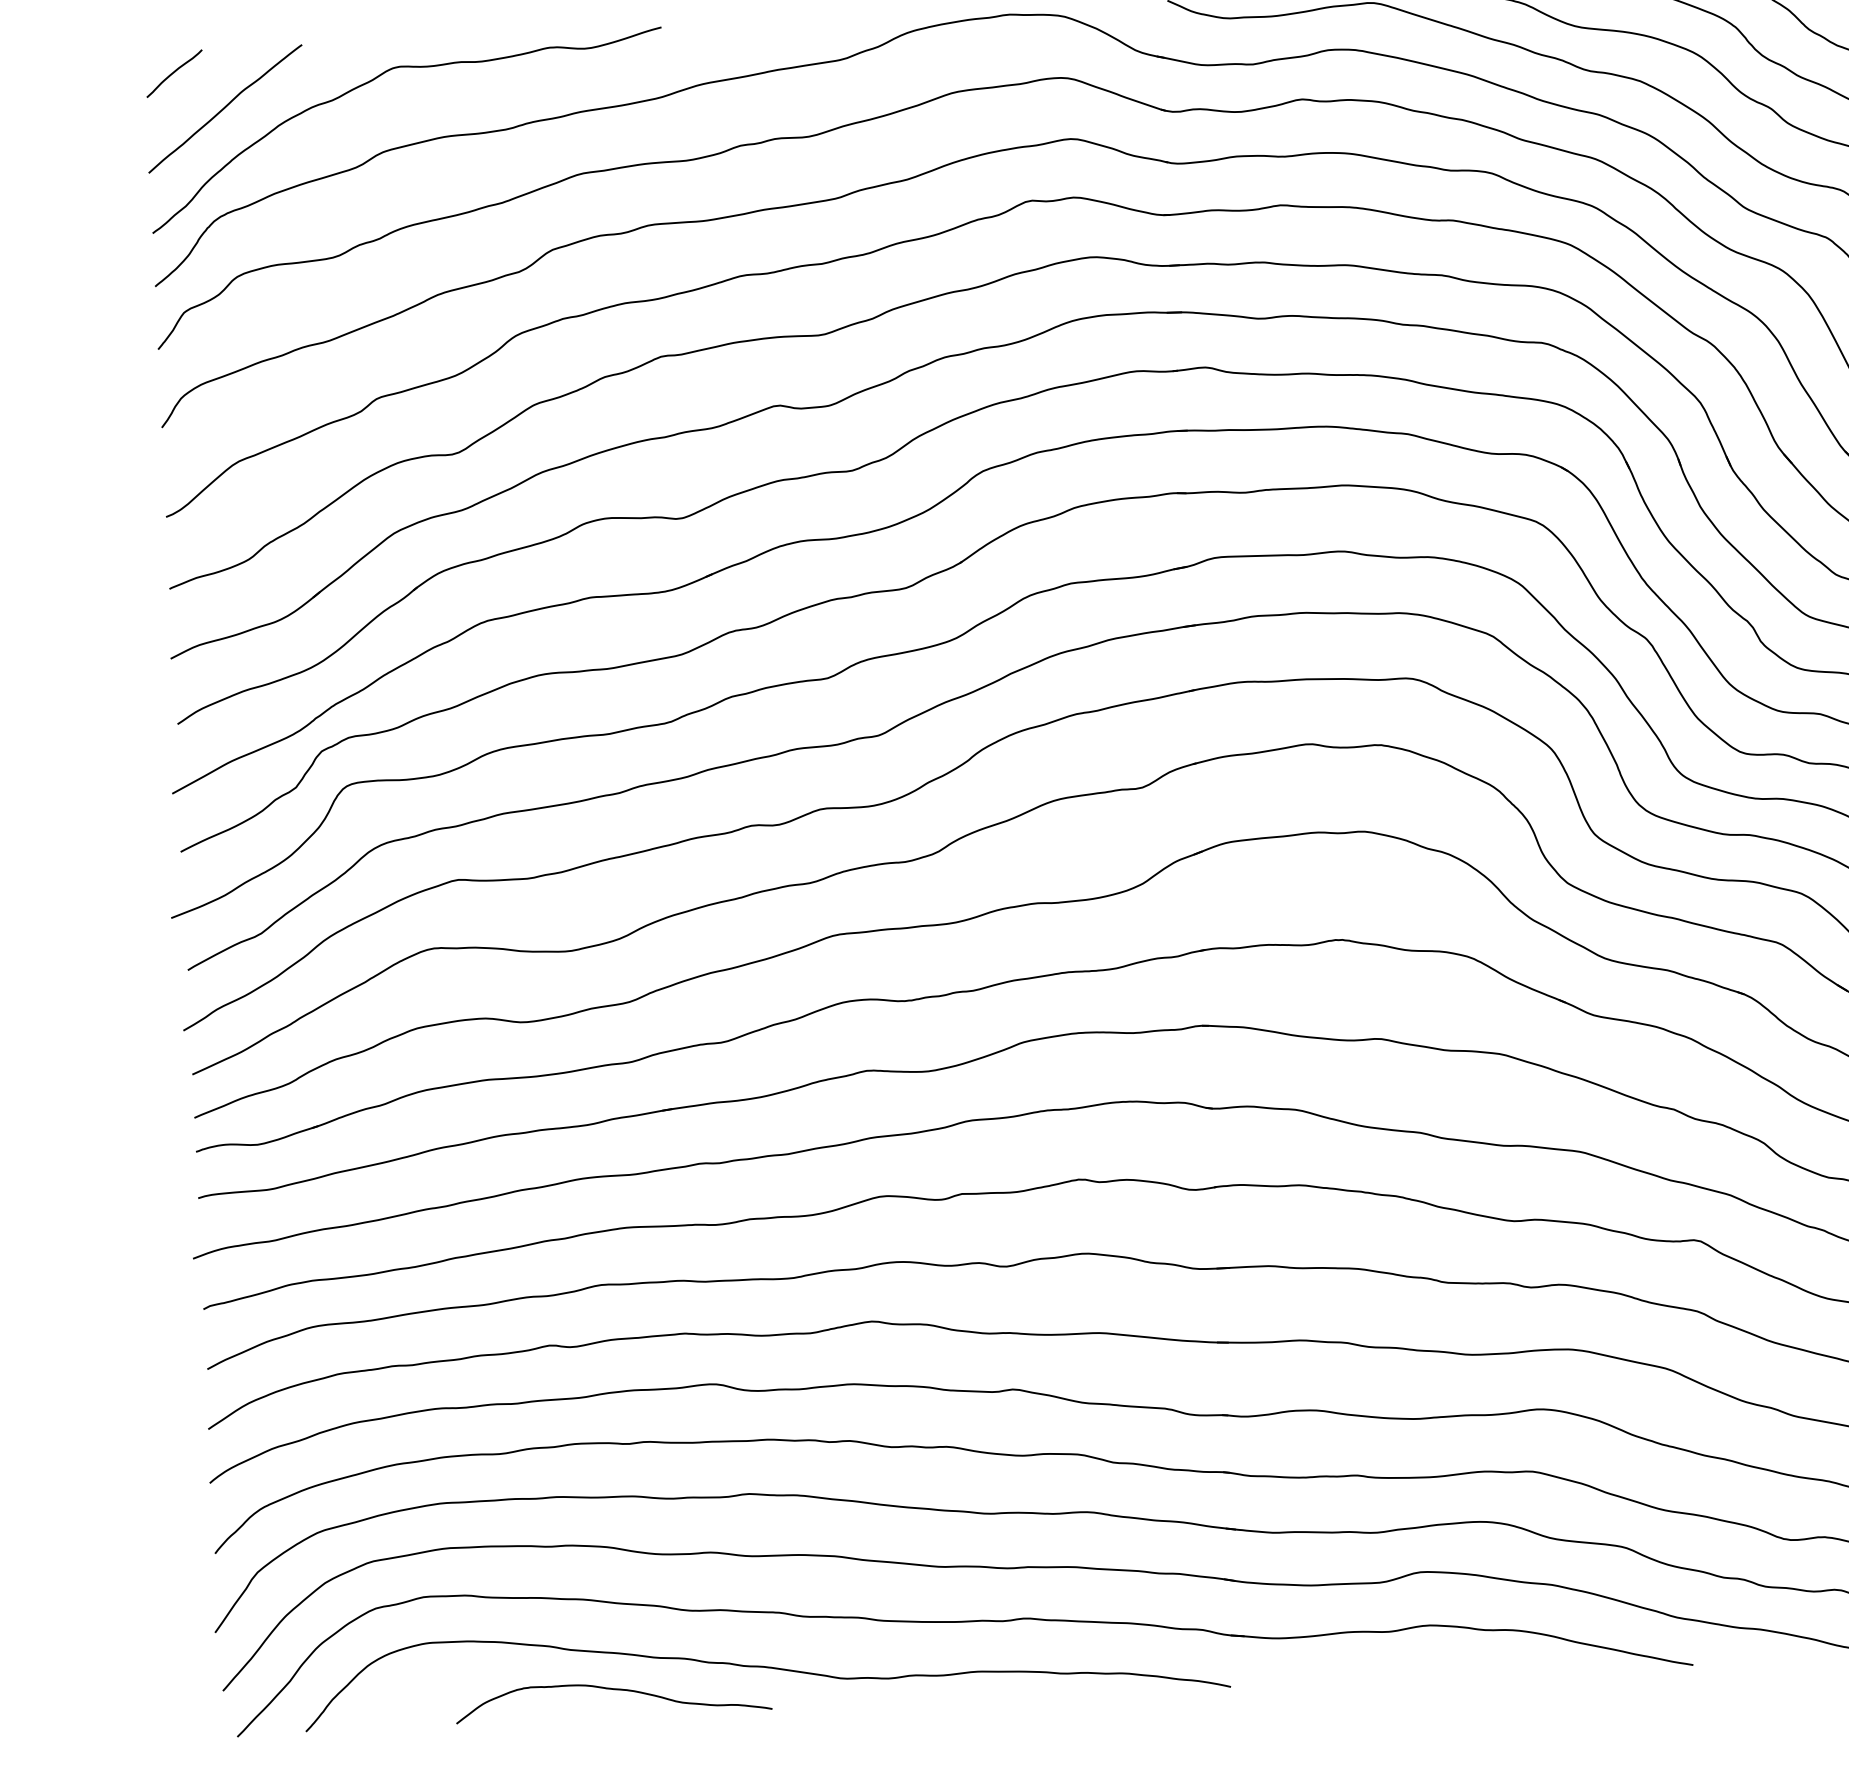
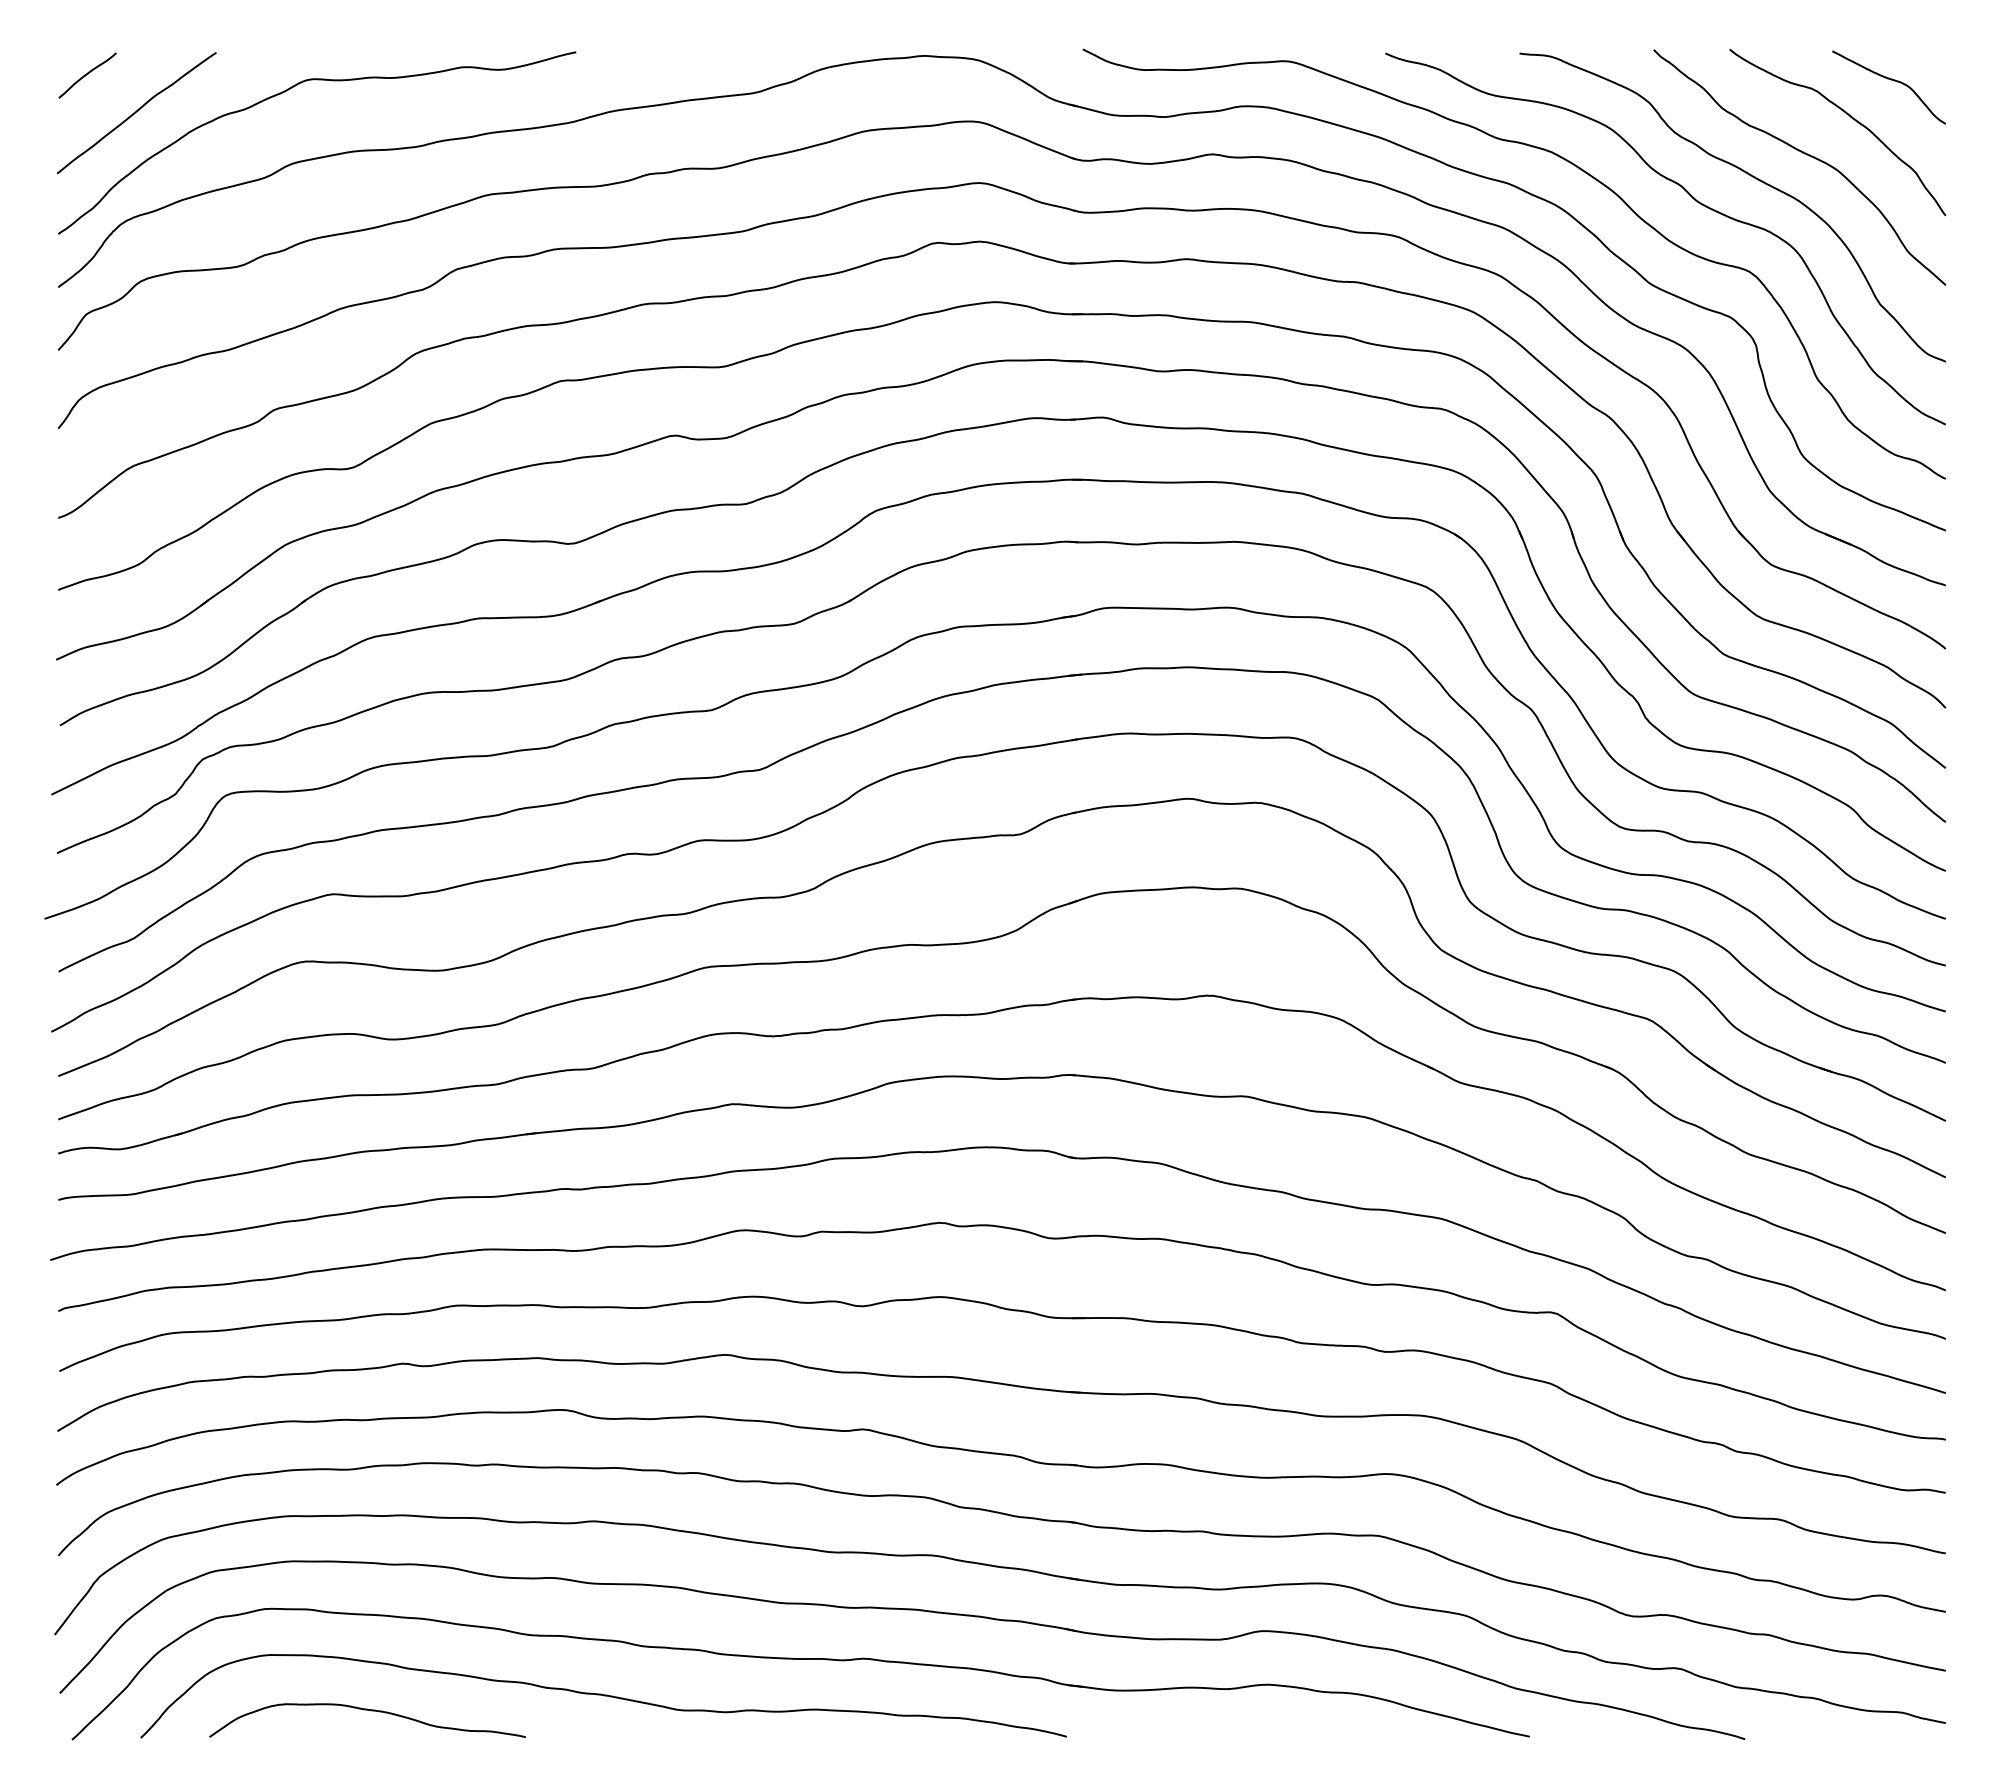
curve: (617, 1690) -> (371, 1711), moved

